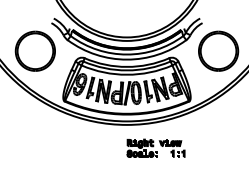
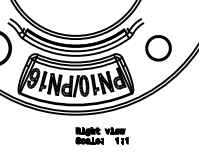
part: (218, 50) -> (158, 47), size x0.7

